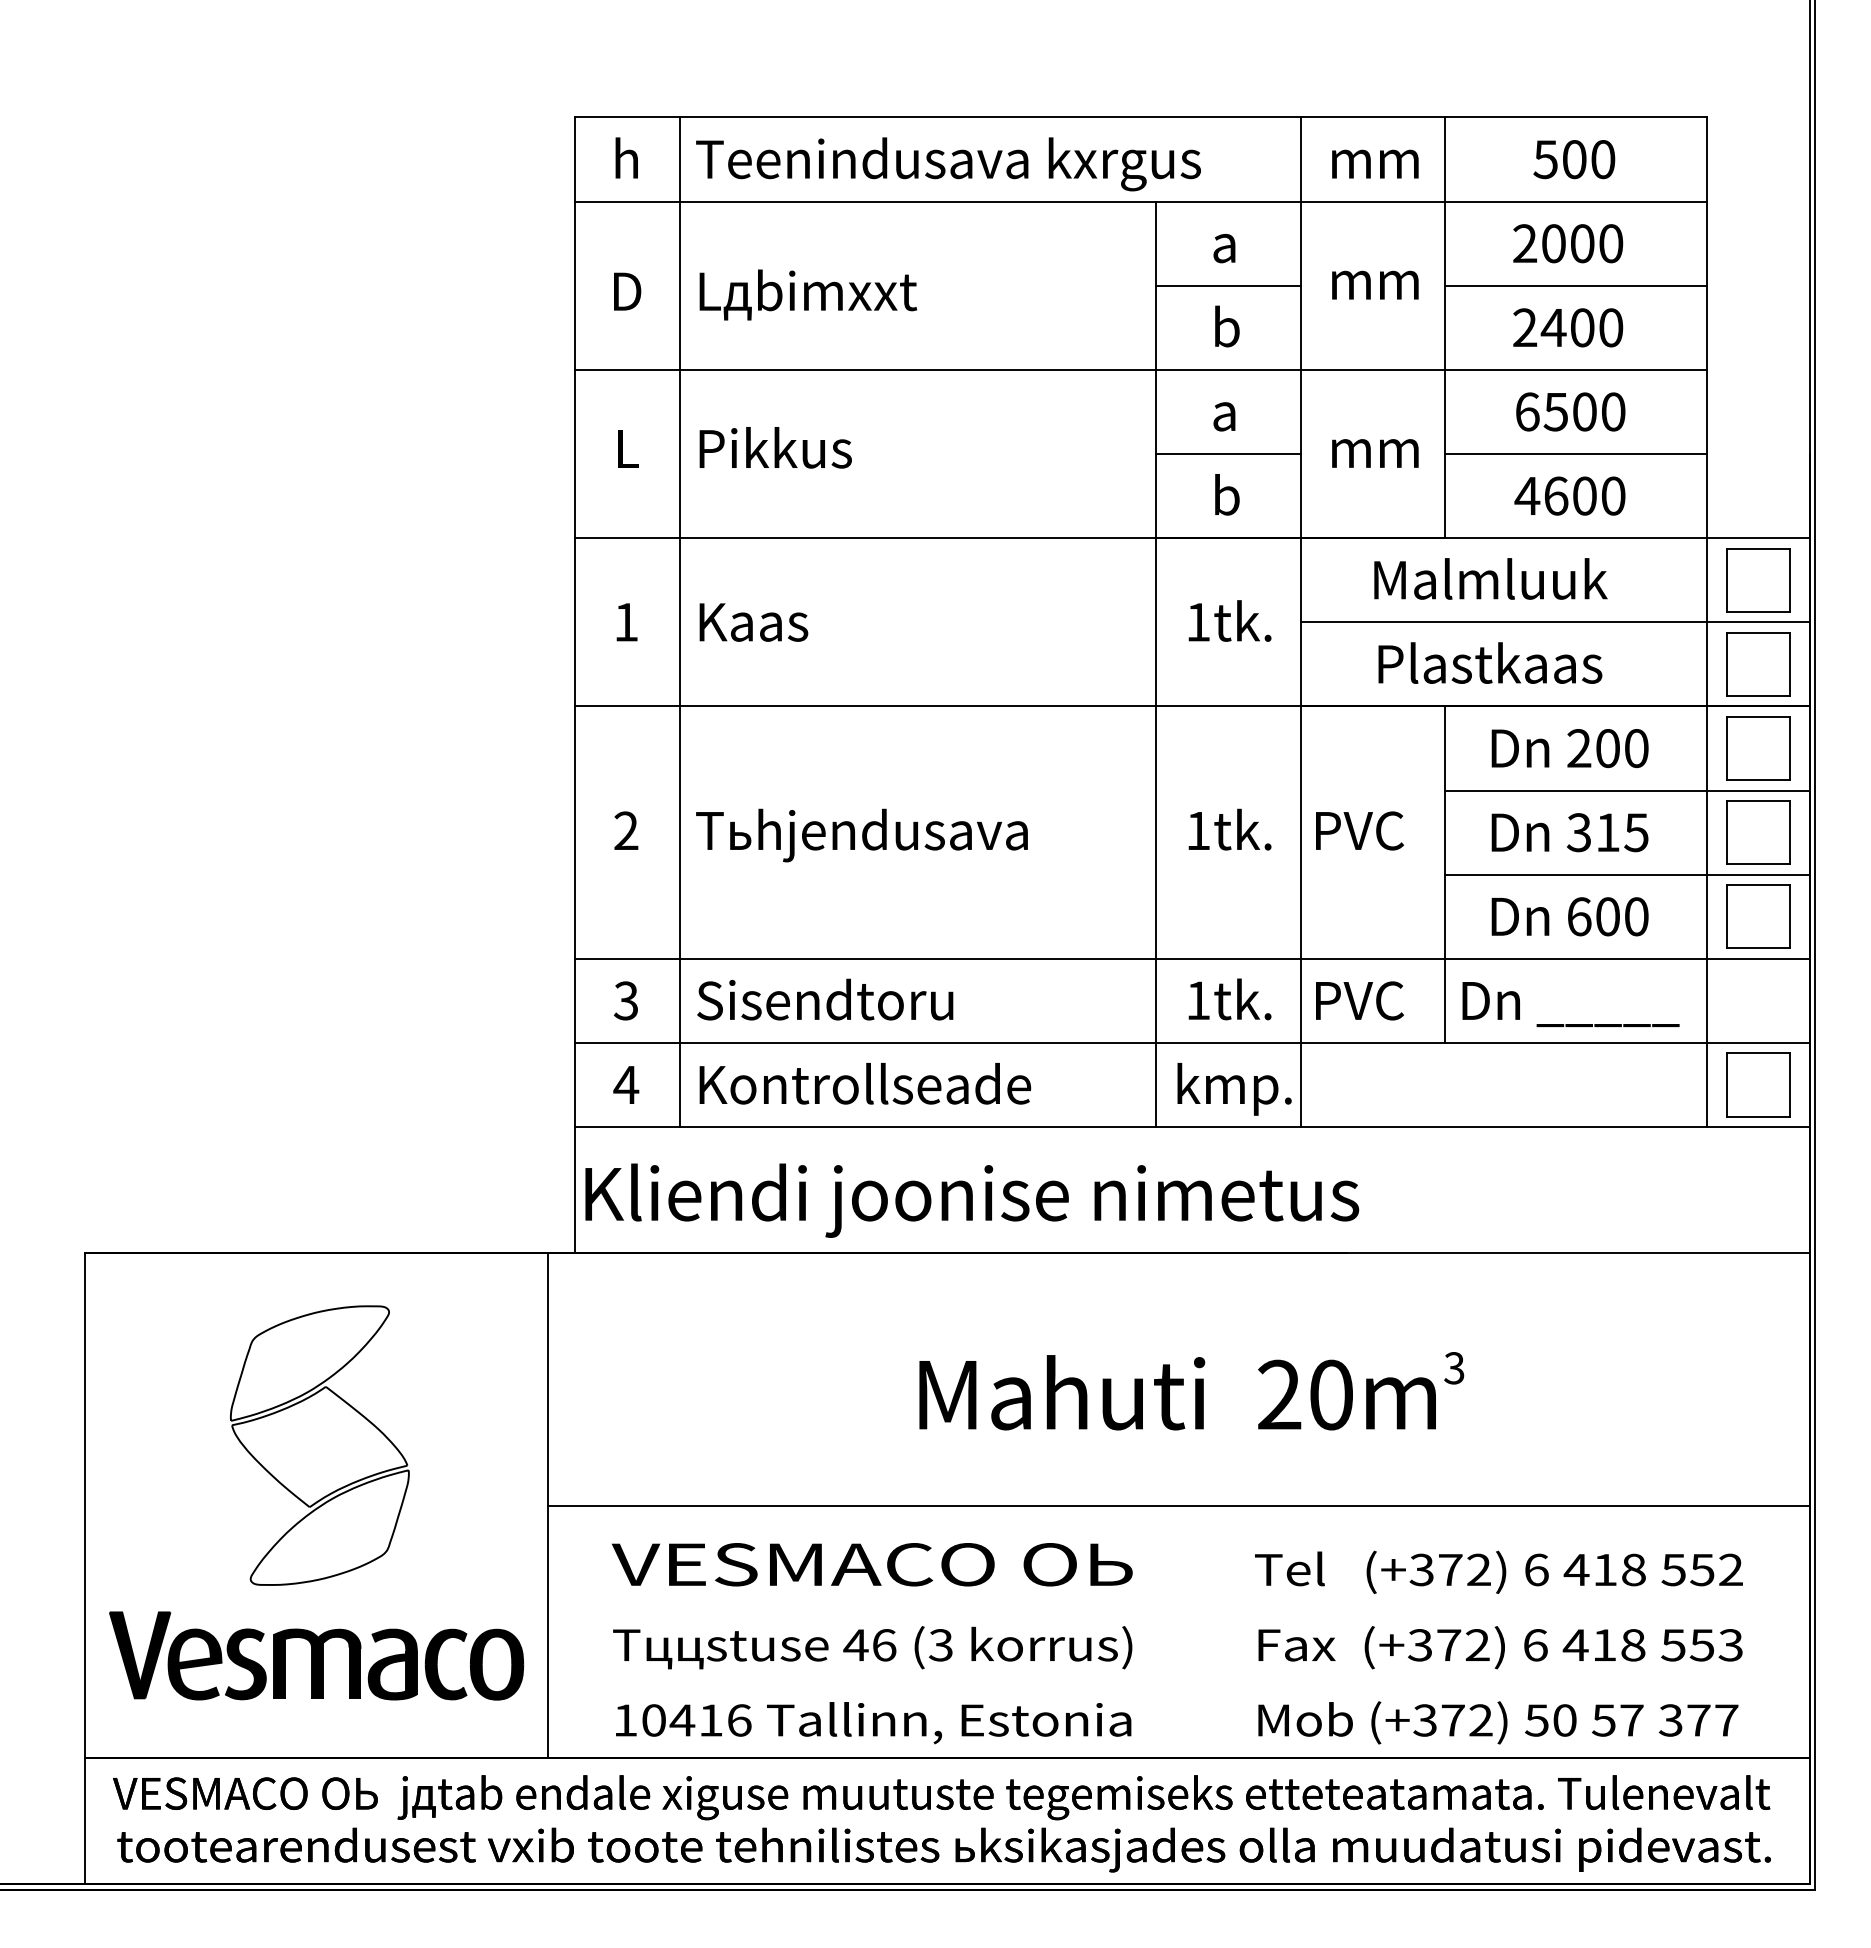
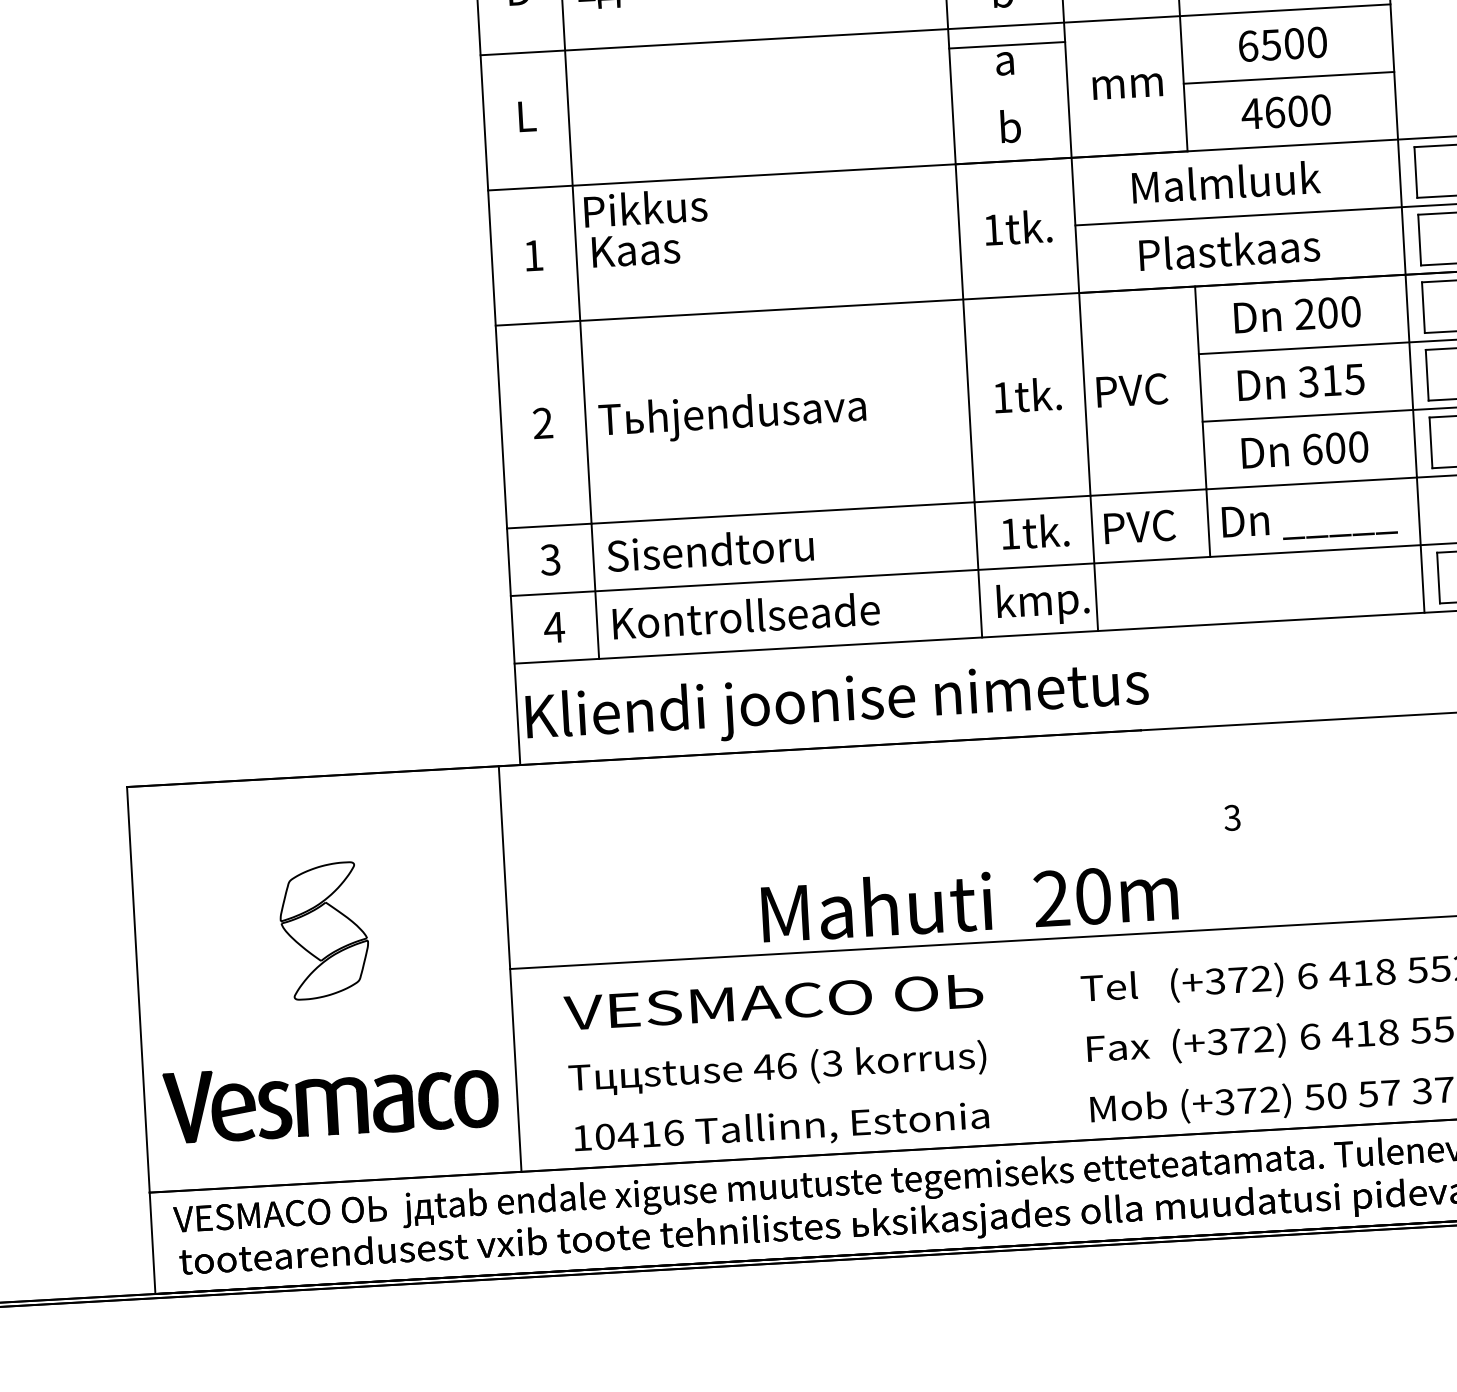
text: (775, 447) -> (645, 207), moved
line: (1228, 453) -> (1007, 44), moved
text: (1177, 1392) -> (969, 901), moved
part: (319, 1445) -> (324, 930), size x0.6

